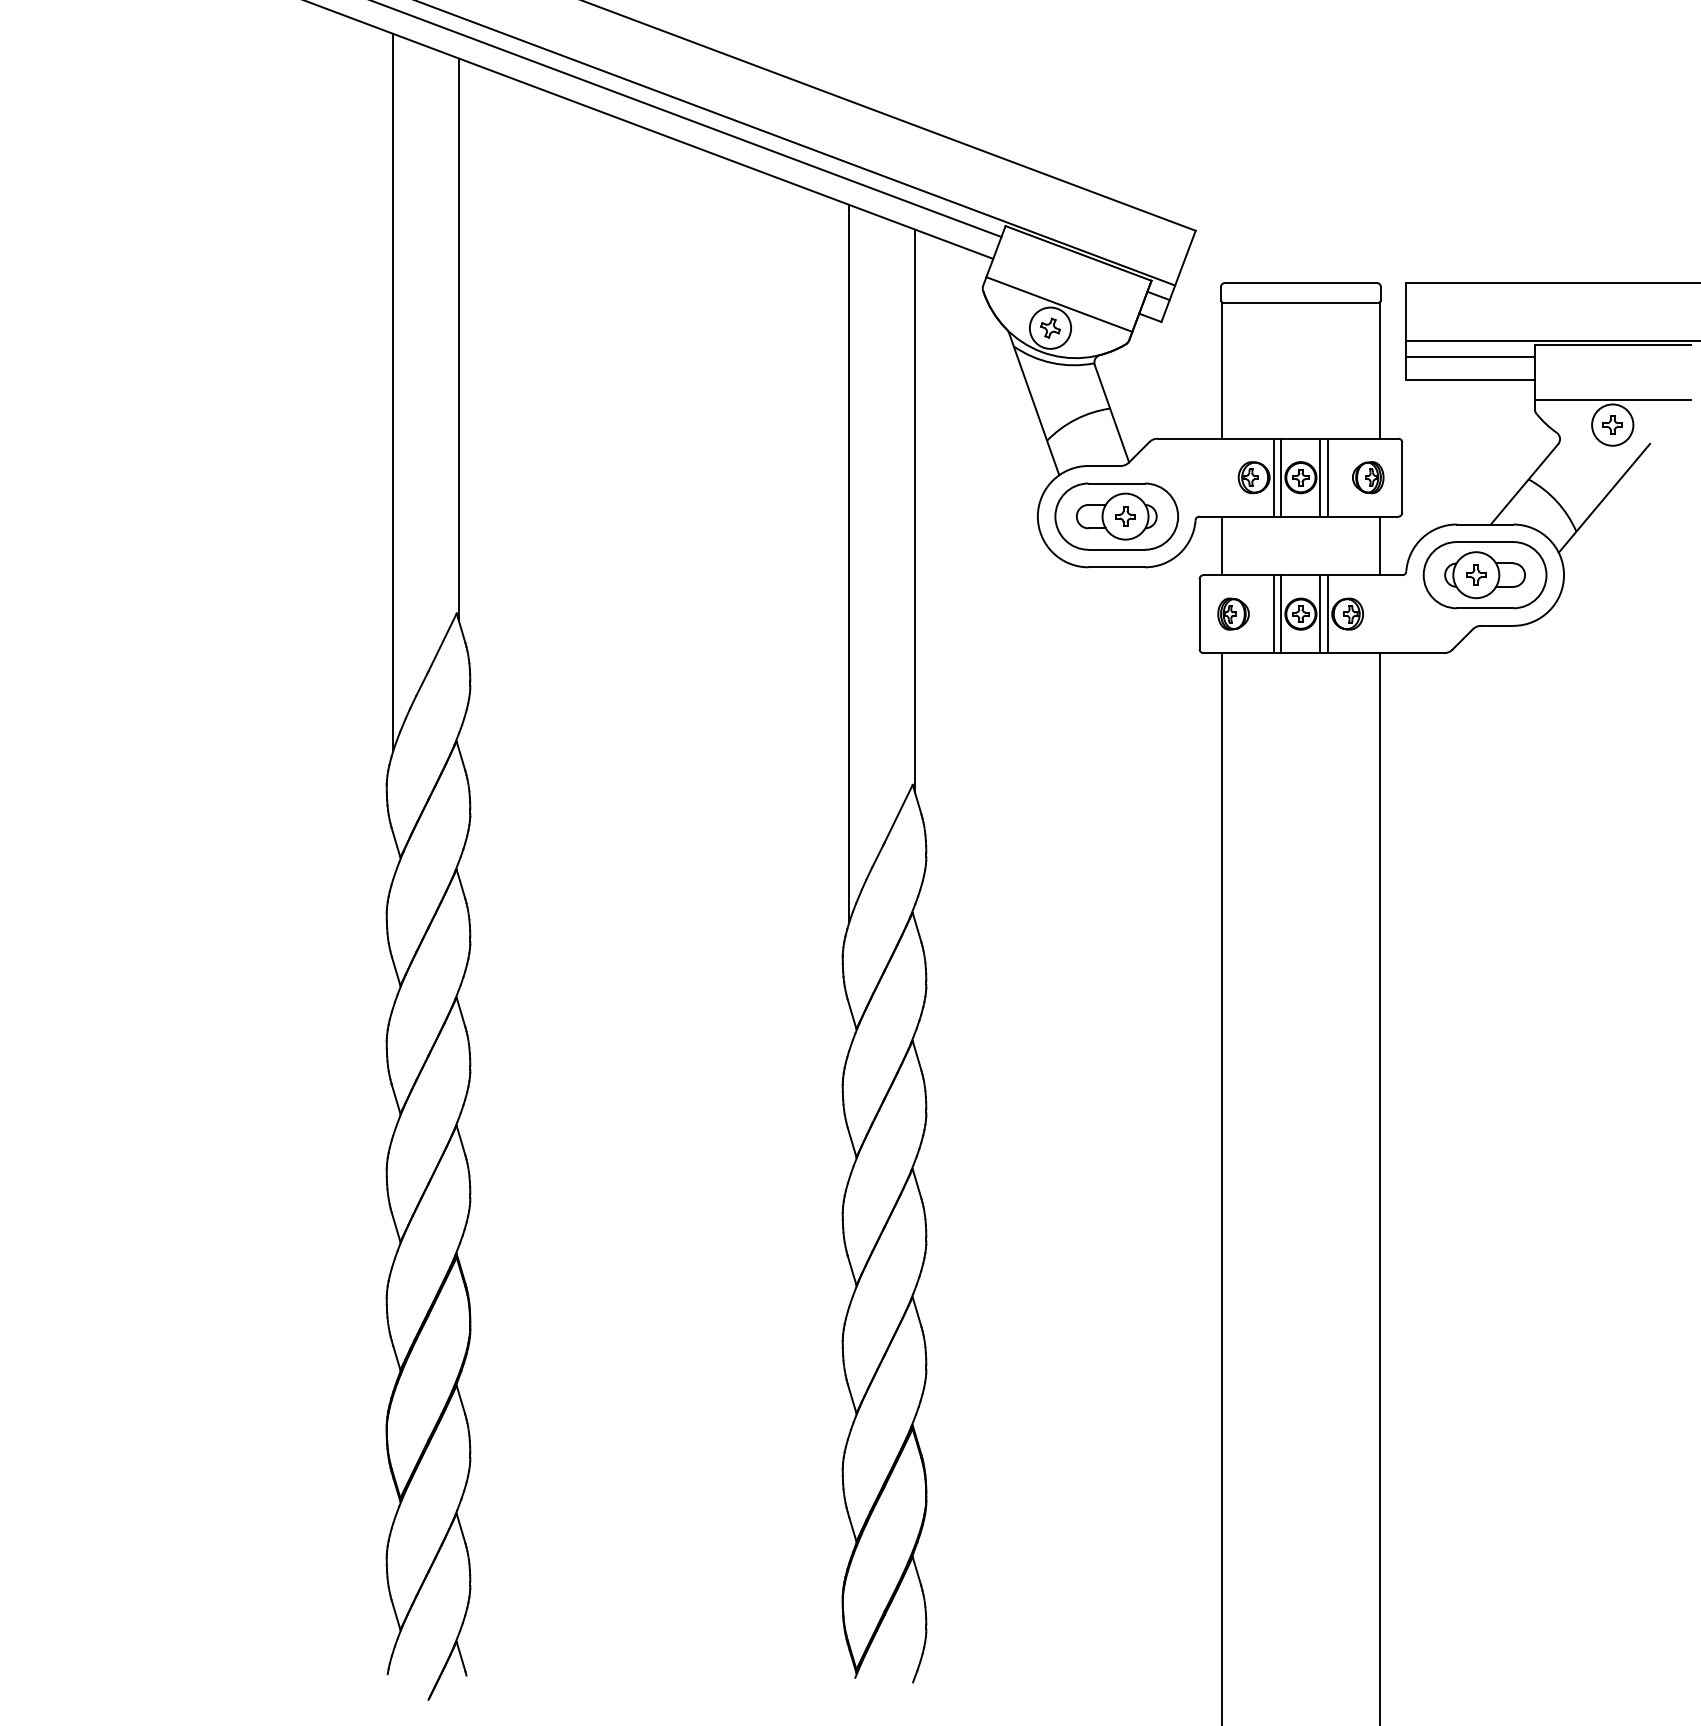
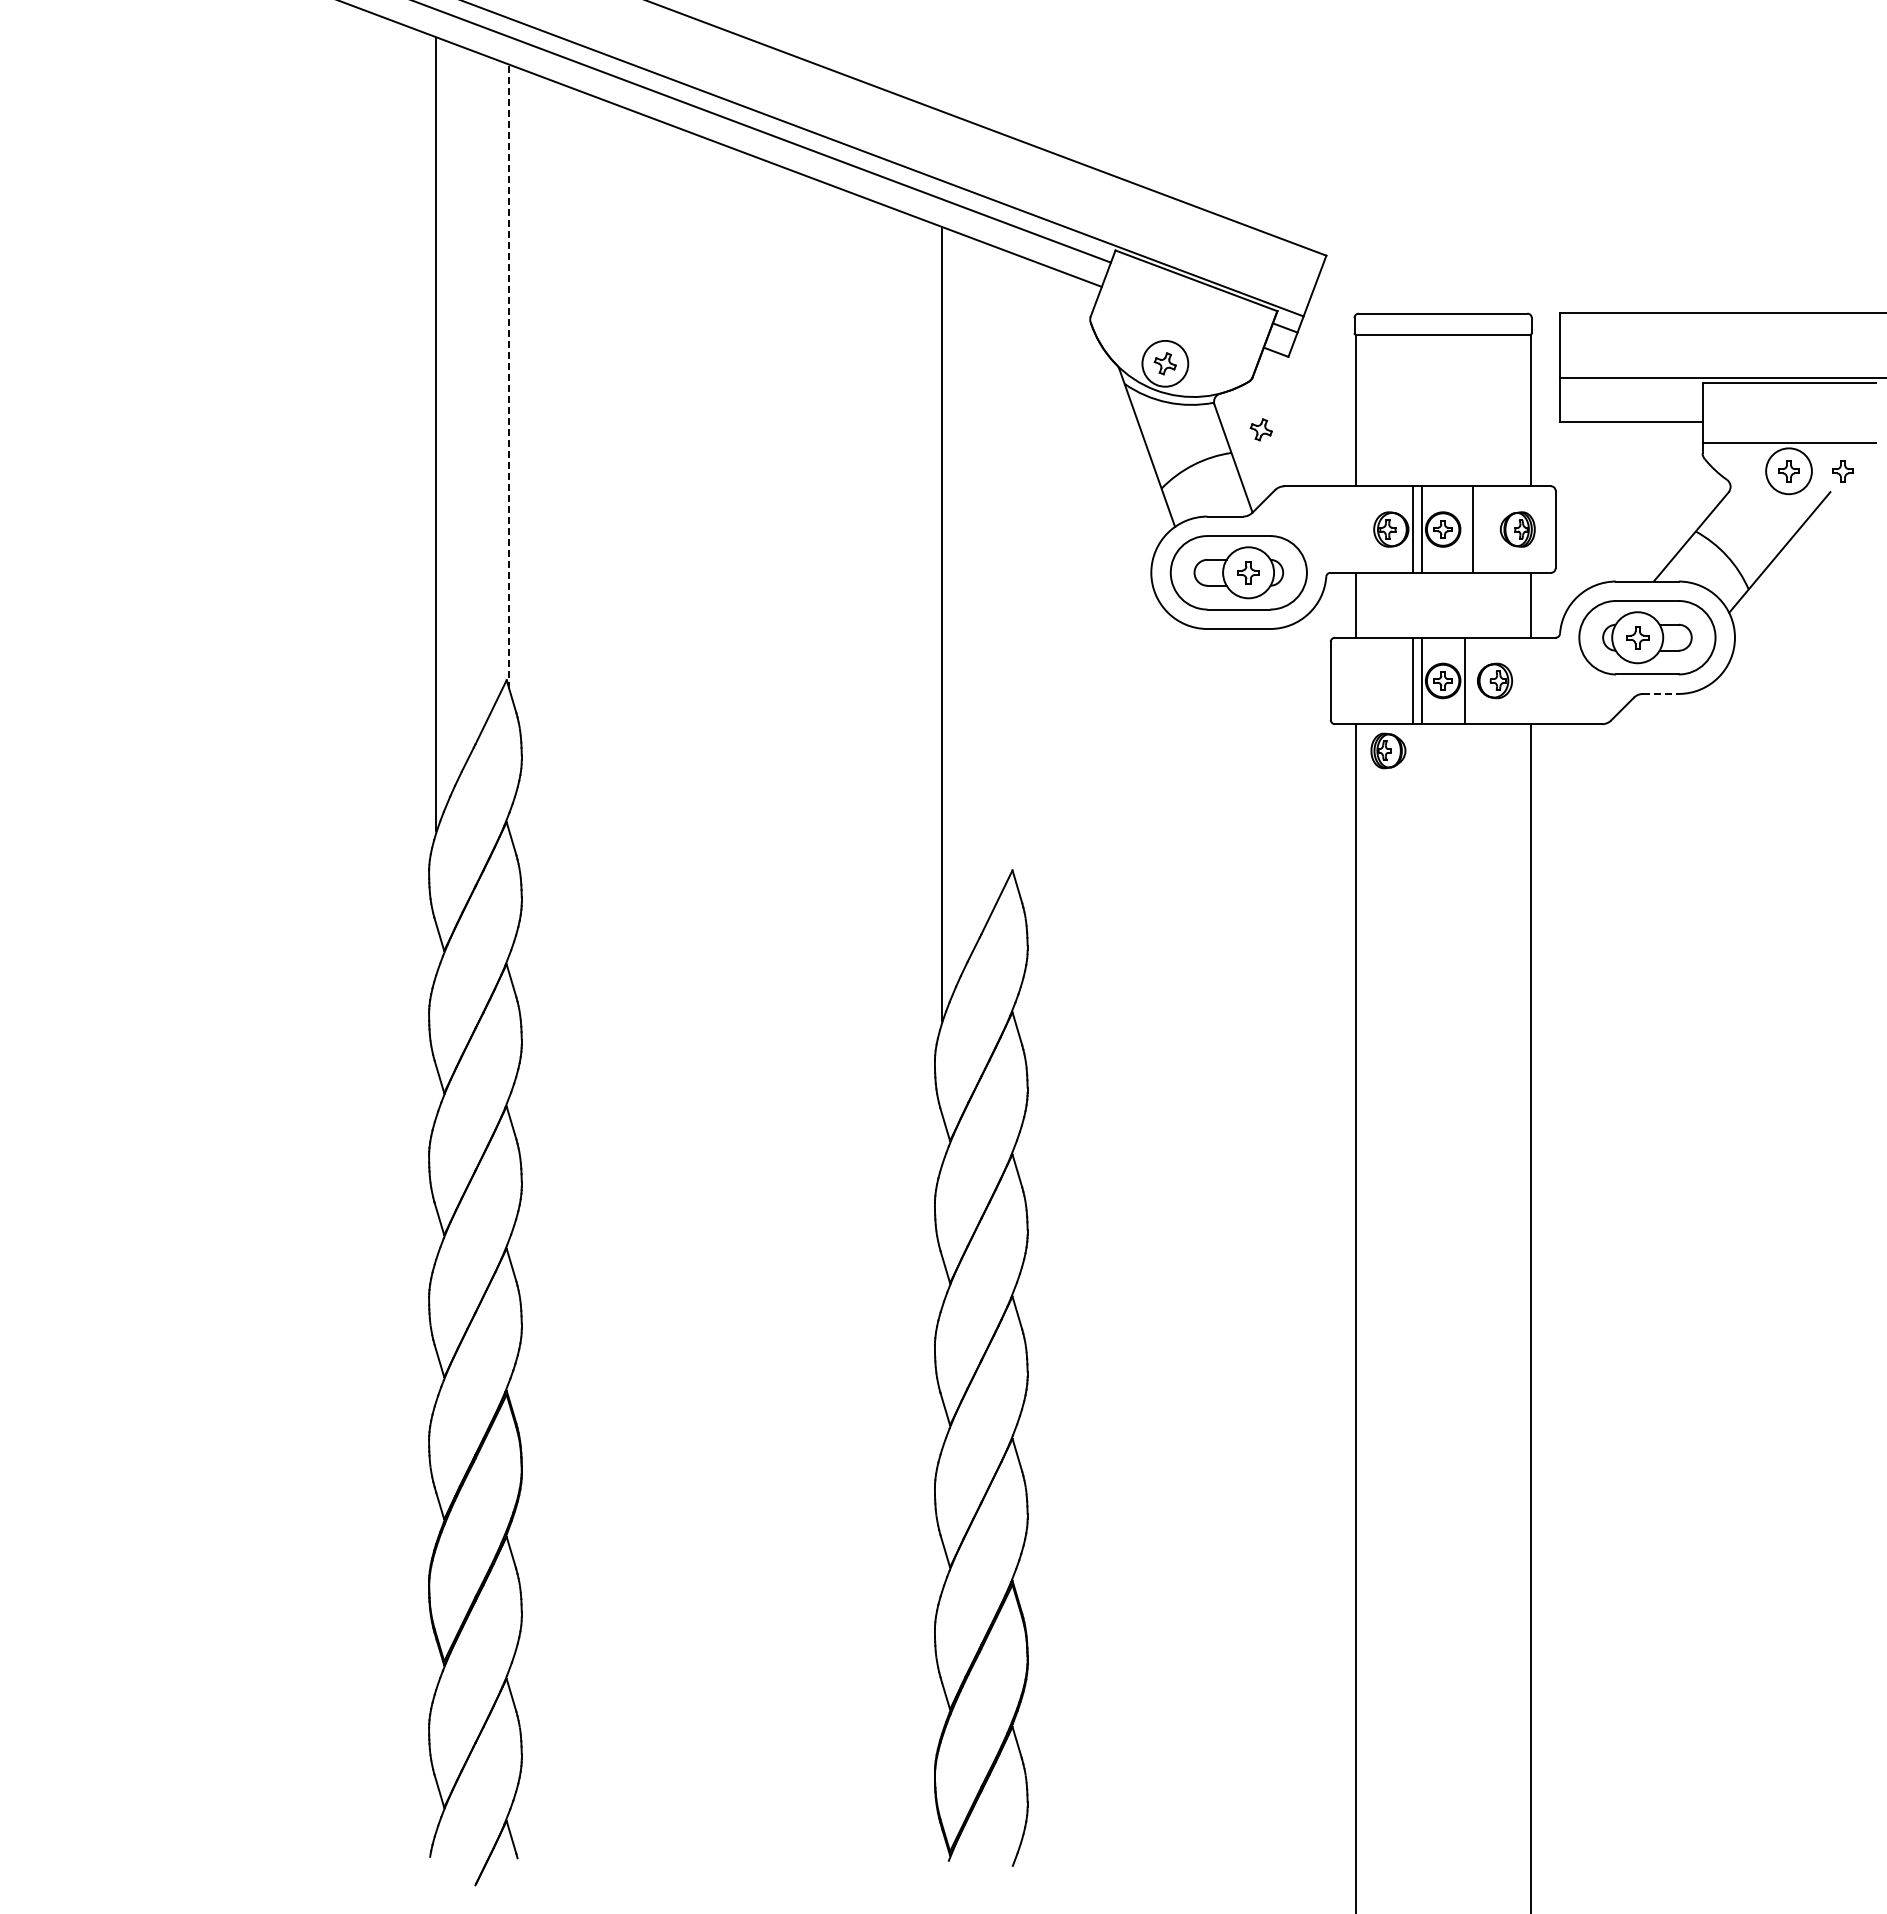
line: (1059, 304) -> (1175, 337), removed
line: (459, 340) -> (509, 377), solid -> dashed
line: (1469, 356) -> (1630, 395), removed
part: (1136, 387) -> (1260, 429), added
part: (1660, 425) -> (1842, 471), added
line: (1320, 477) -> (1464, 529), removed
line: (915, 511) -> (1015, 567), removed
part: (1233, 613) -> (1388, 750), moved
line: (1328, 613) -> (1473, 680), removed
line: (1496, 625) -> (1660, 693), solid -> dashed

